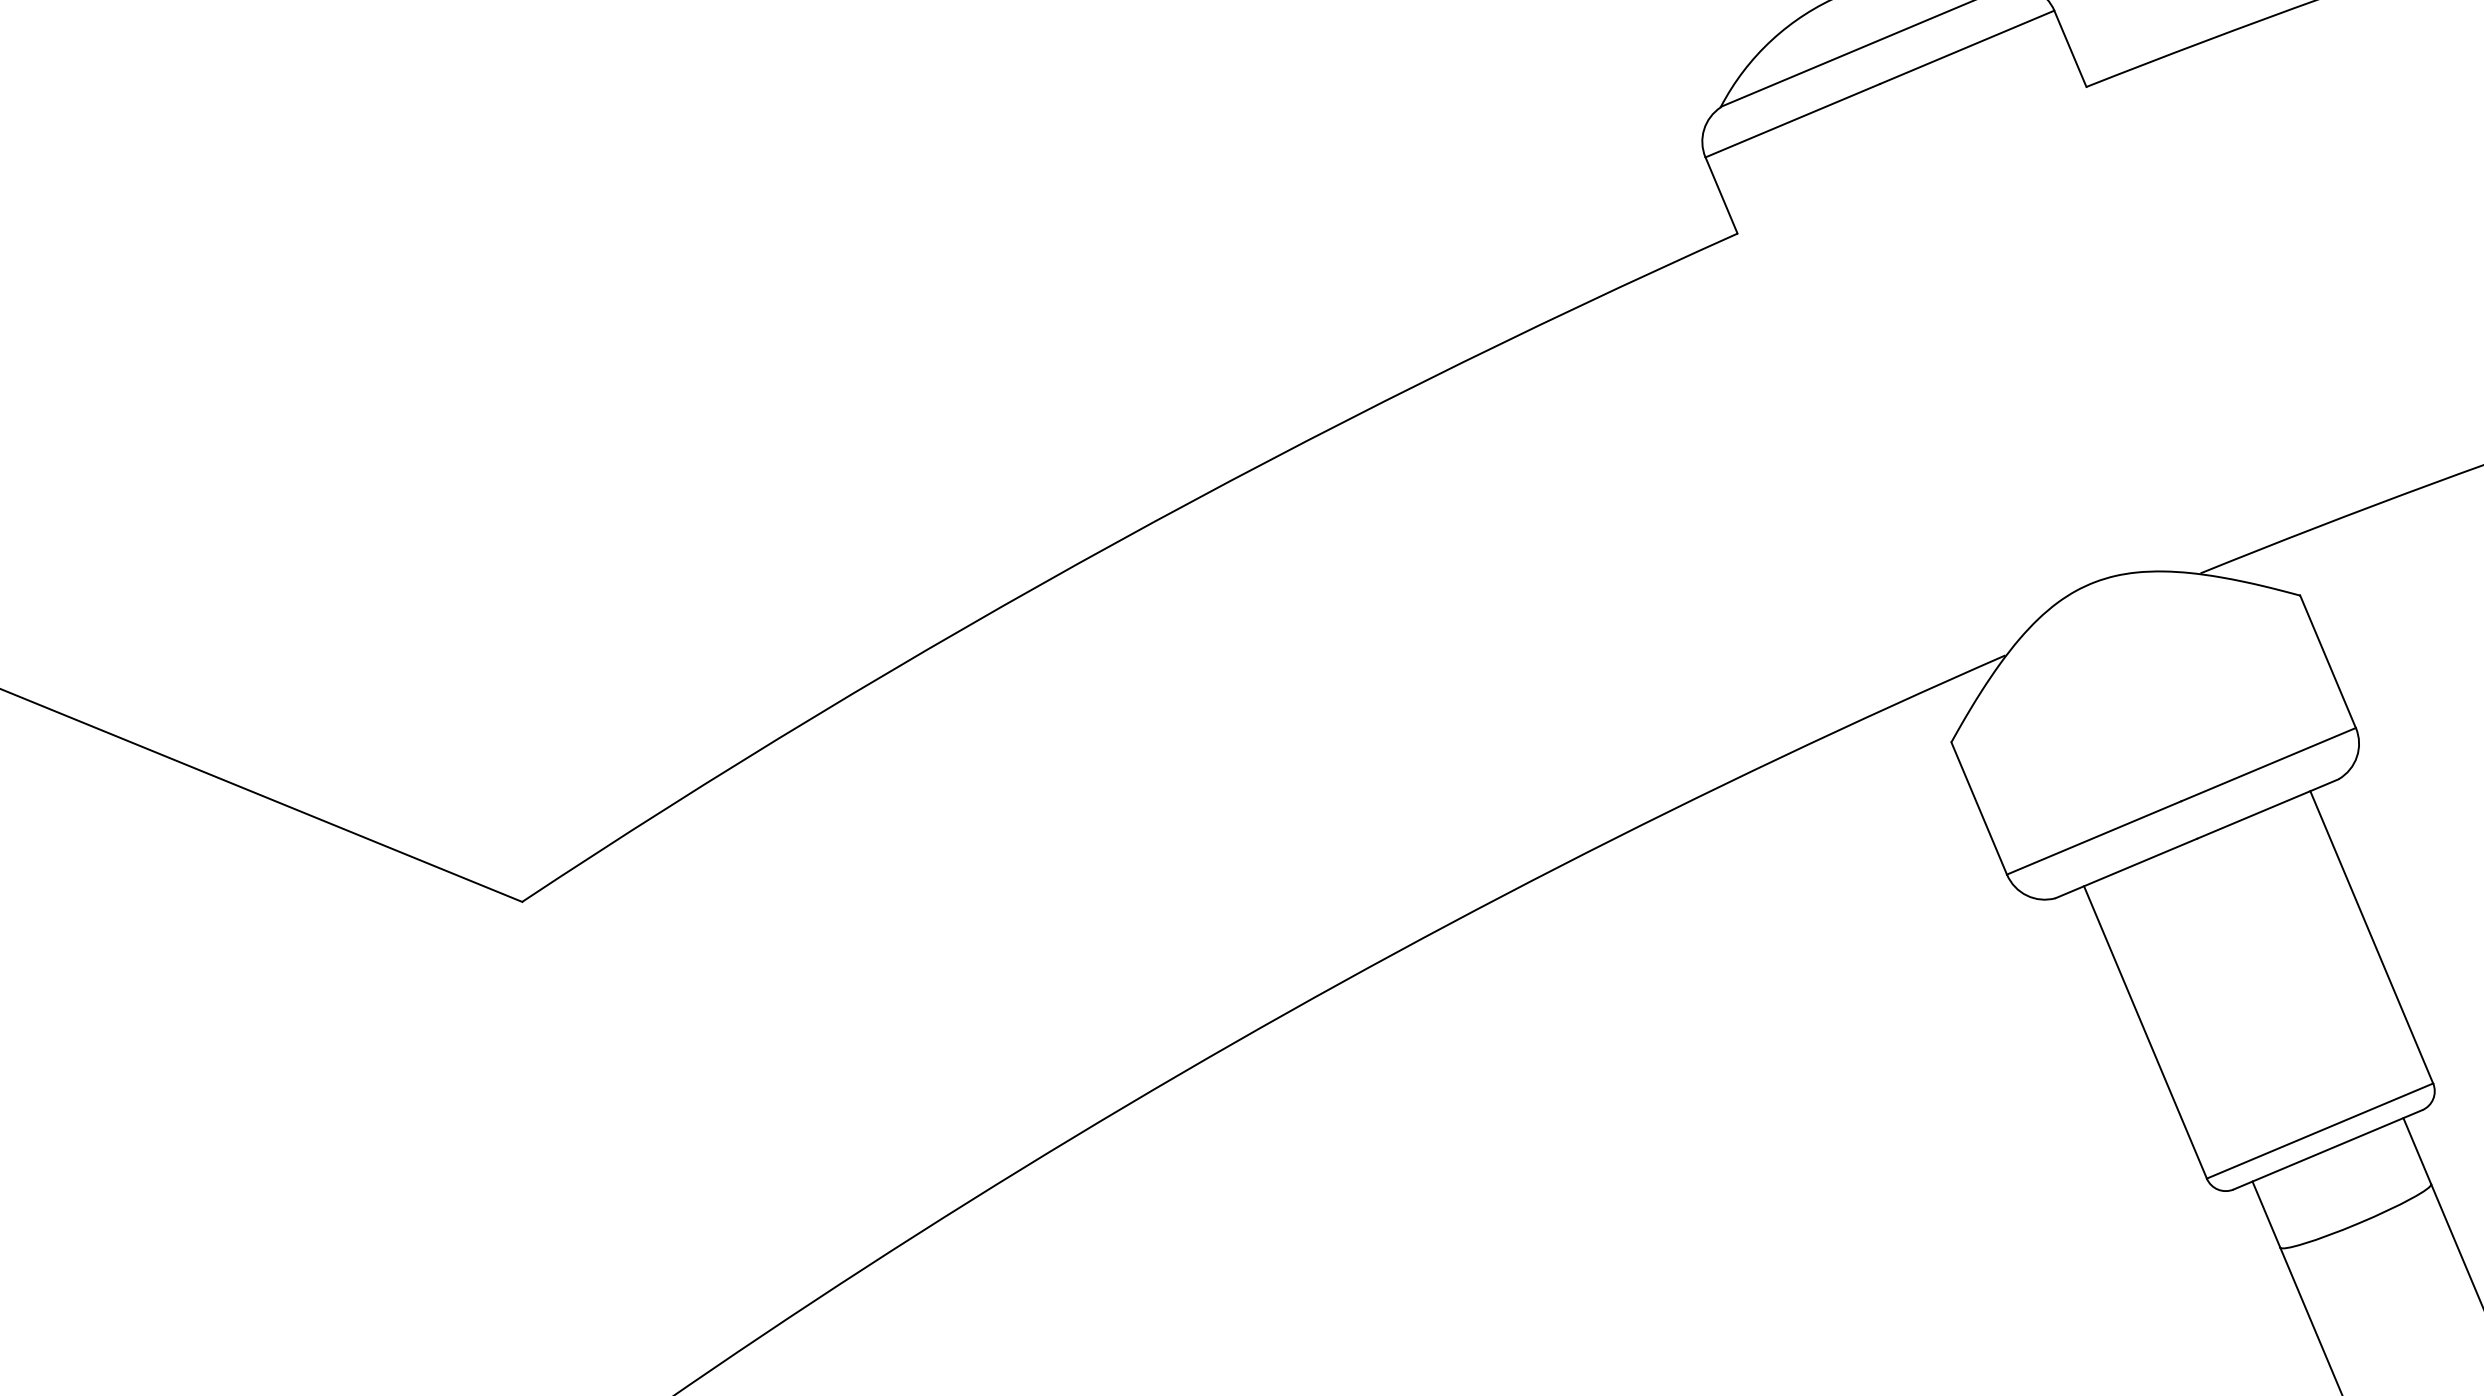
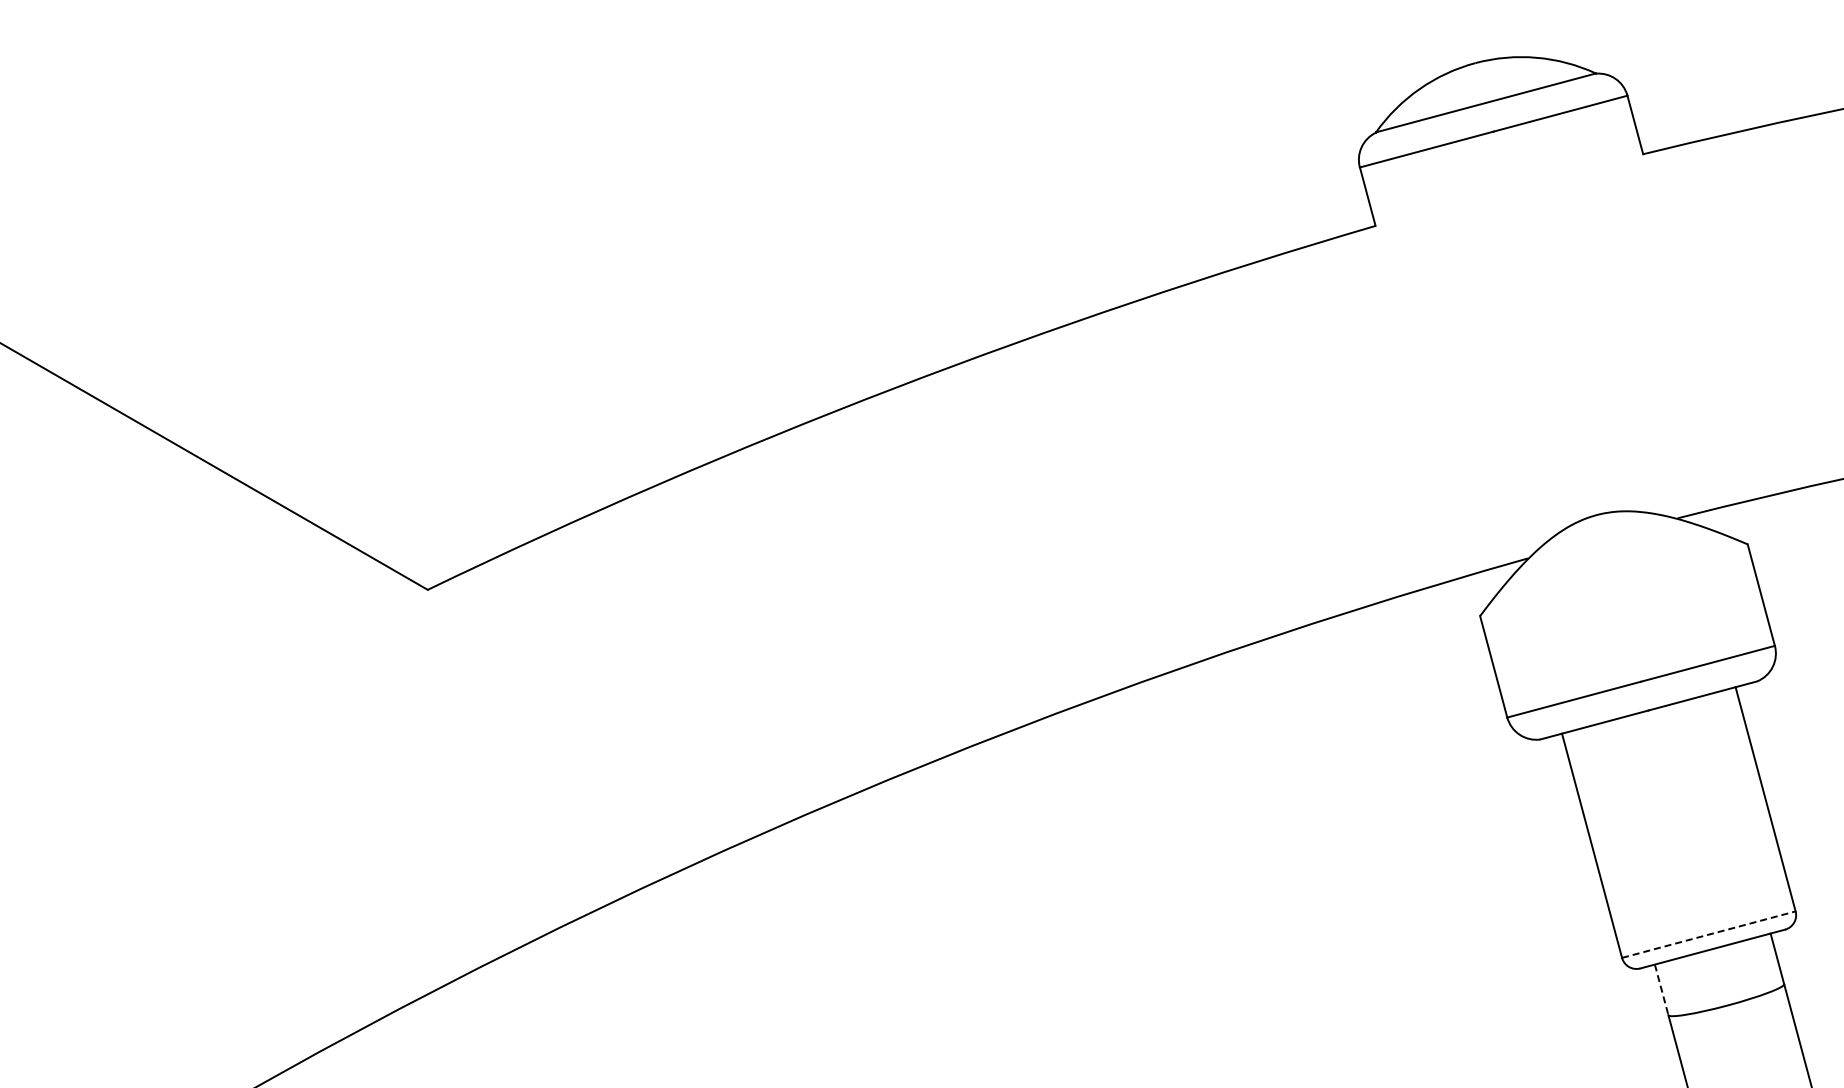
line: (2319, 1130) -> (1708, 934), solid -> dashed
line: (2266, 1215) -> (1661, 990), solid -> dashed

